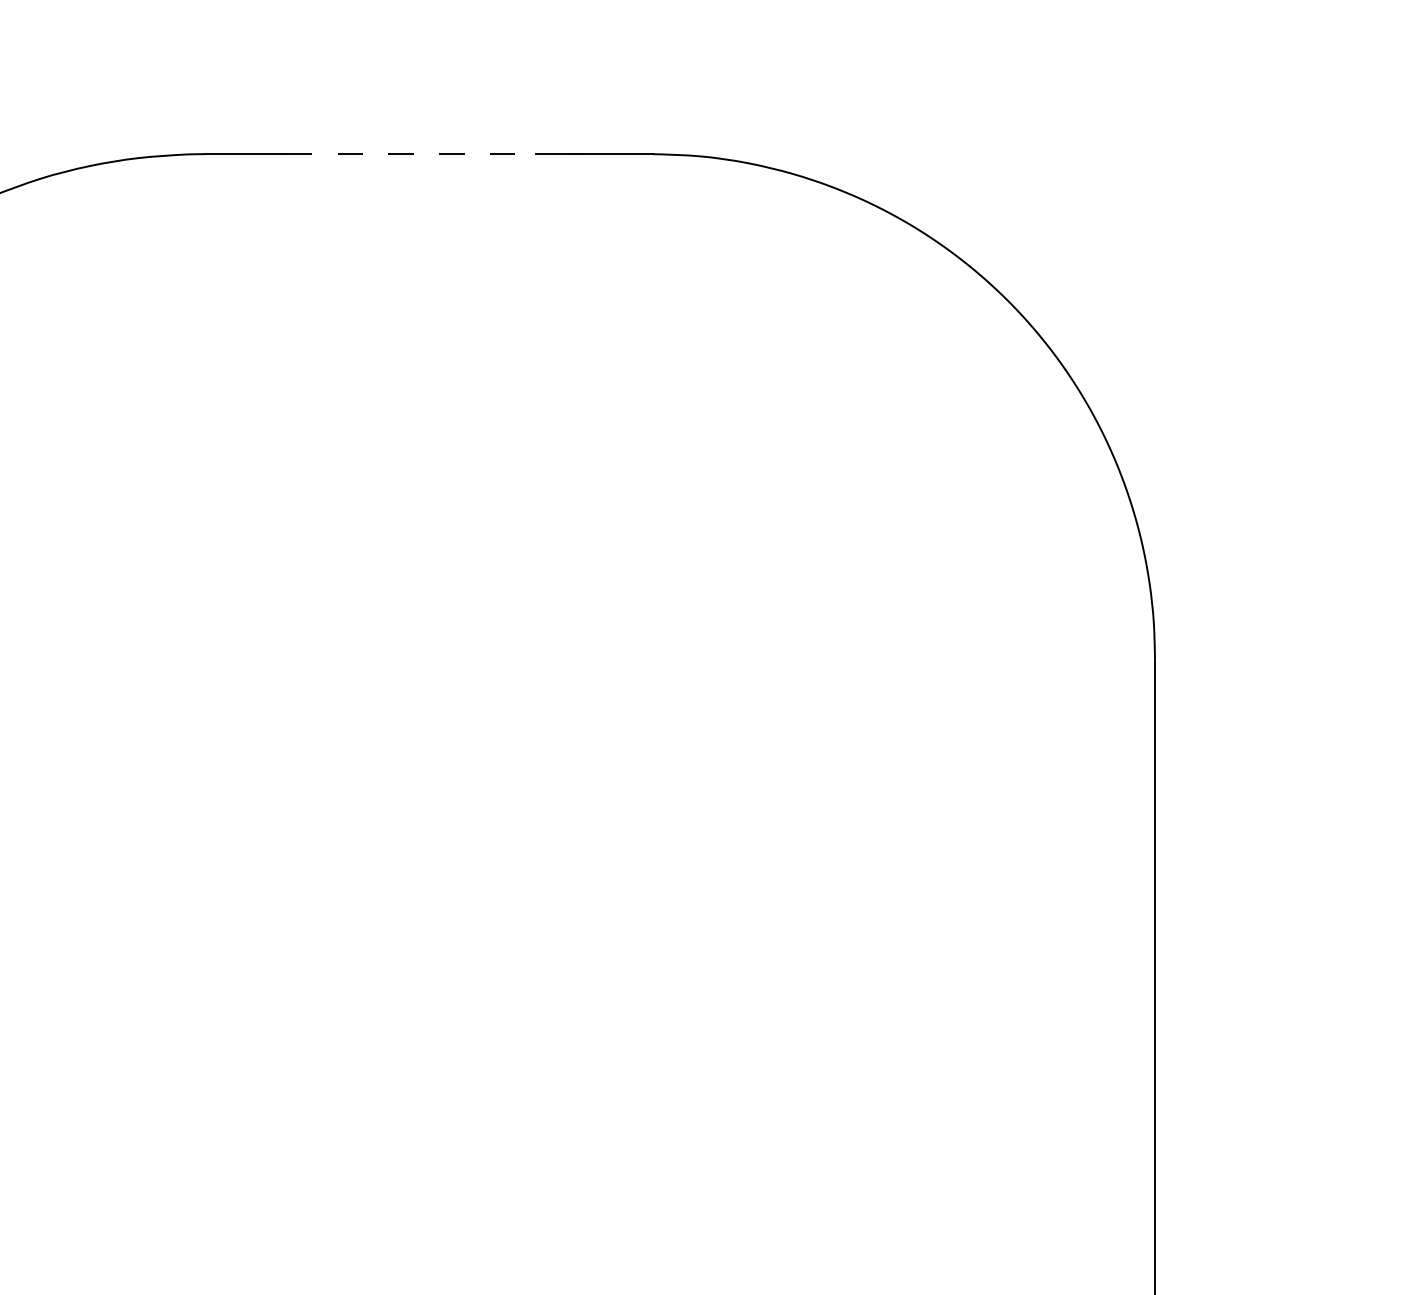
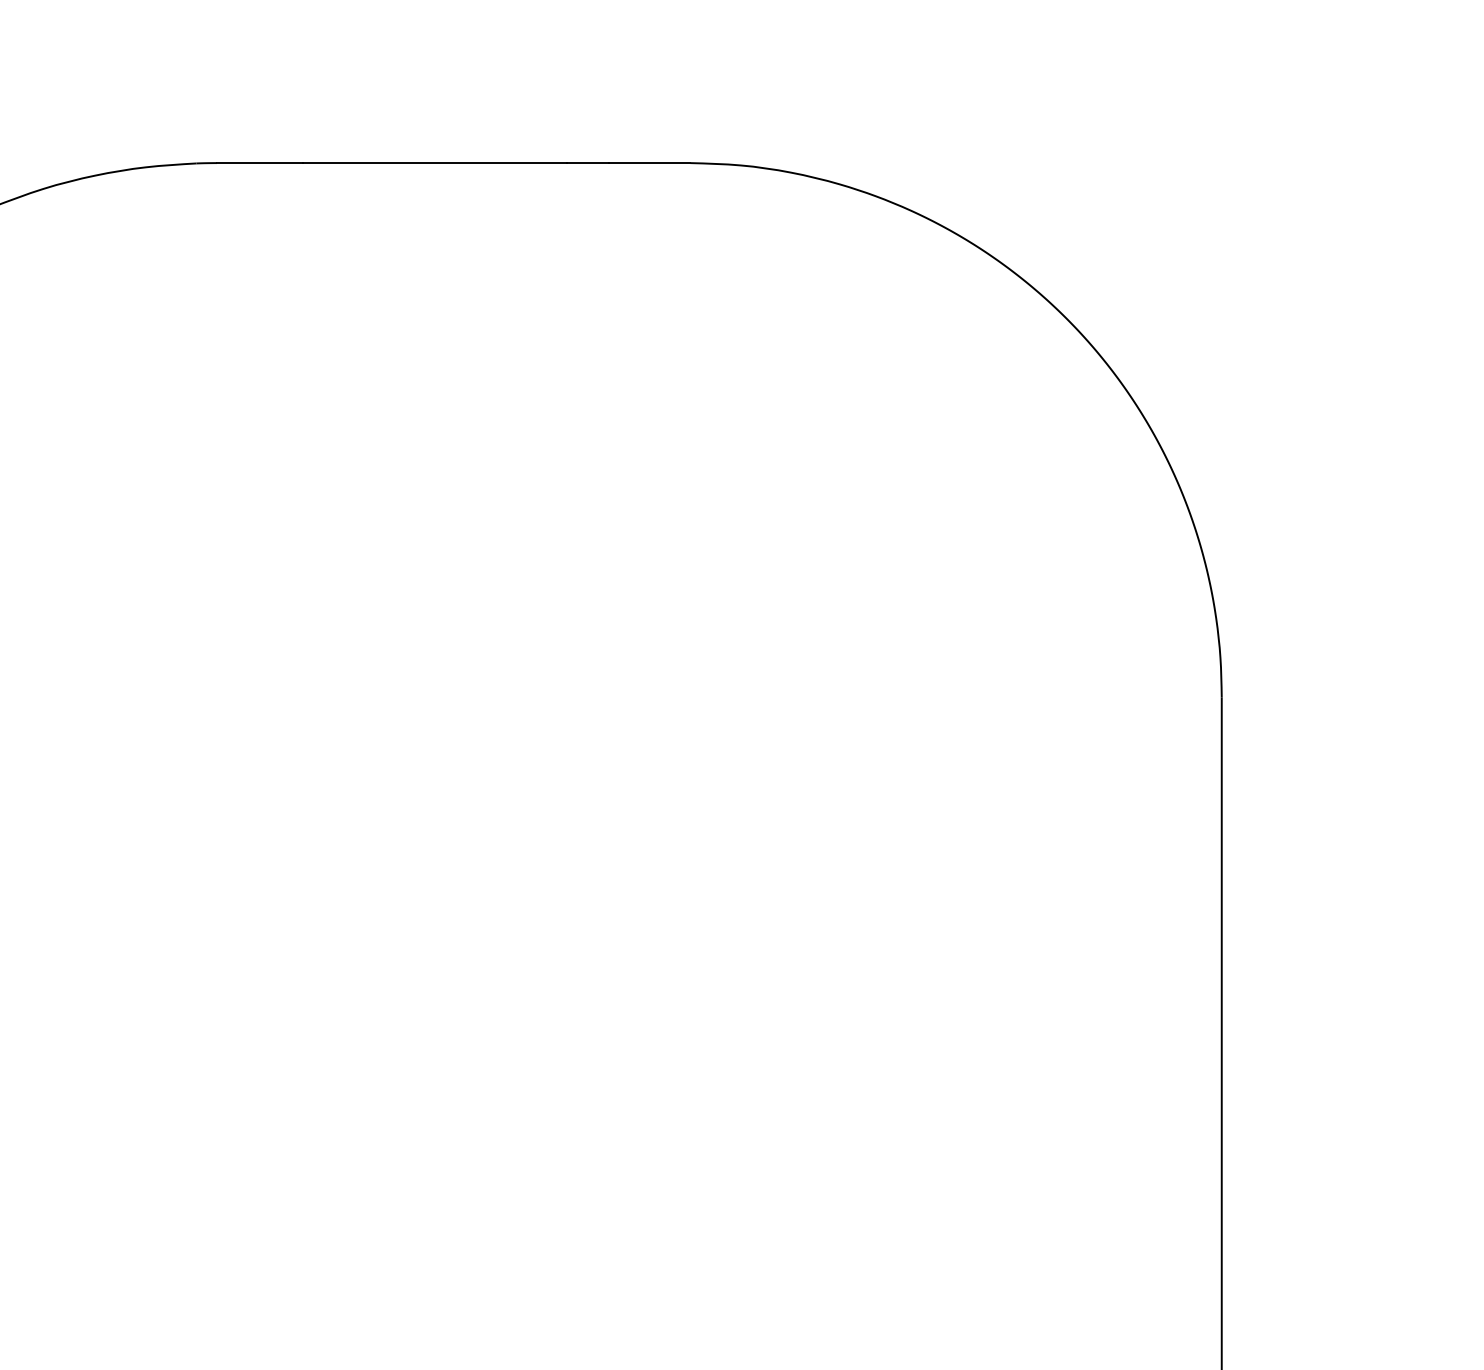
line: (411, 154) -> (435, 163), dashed -> solid

